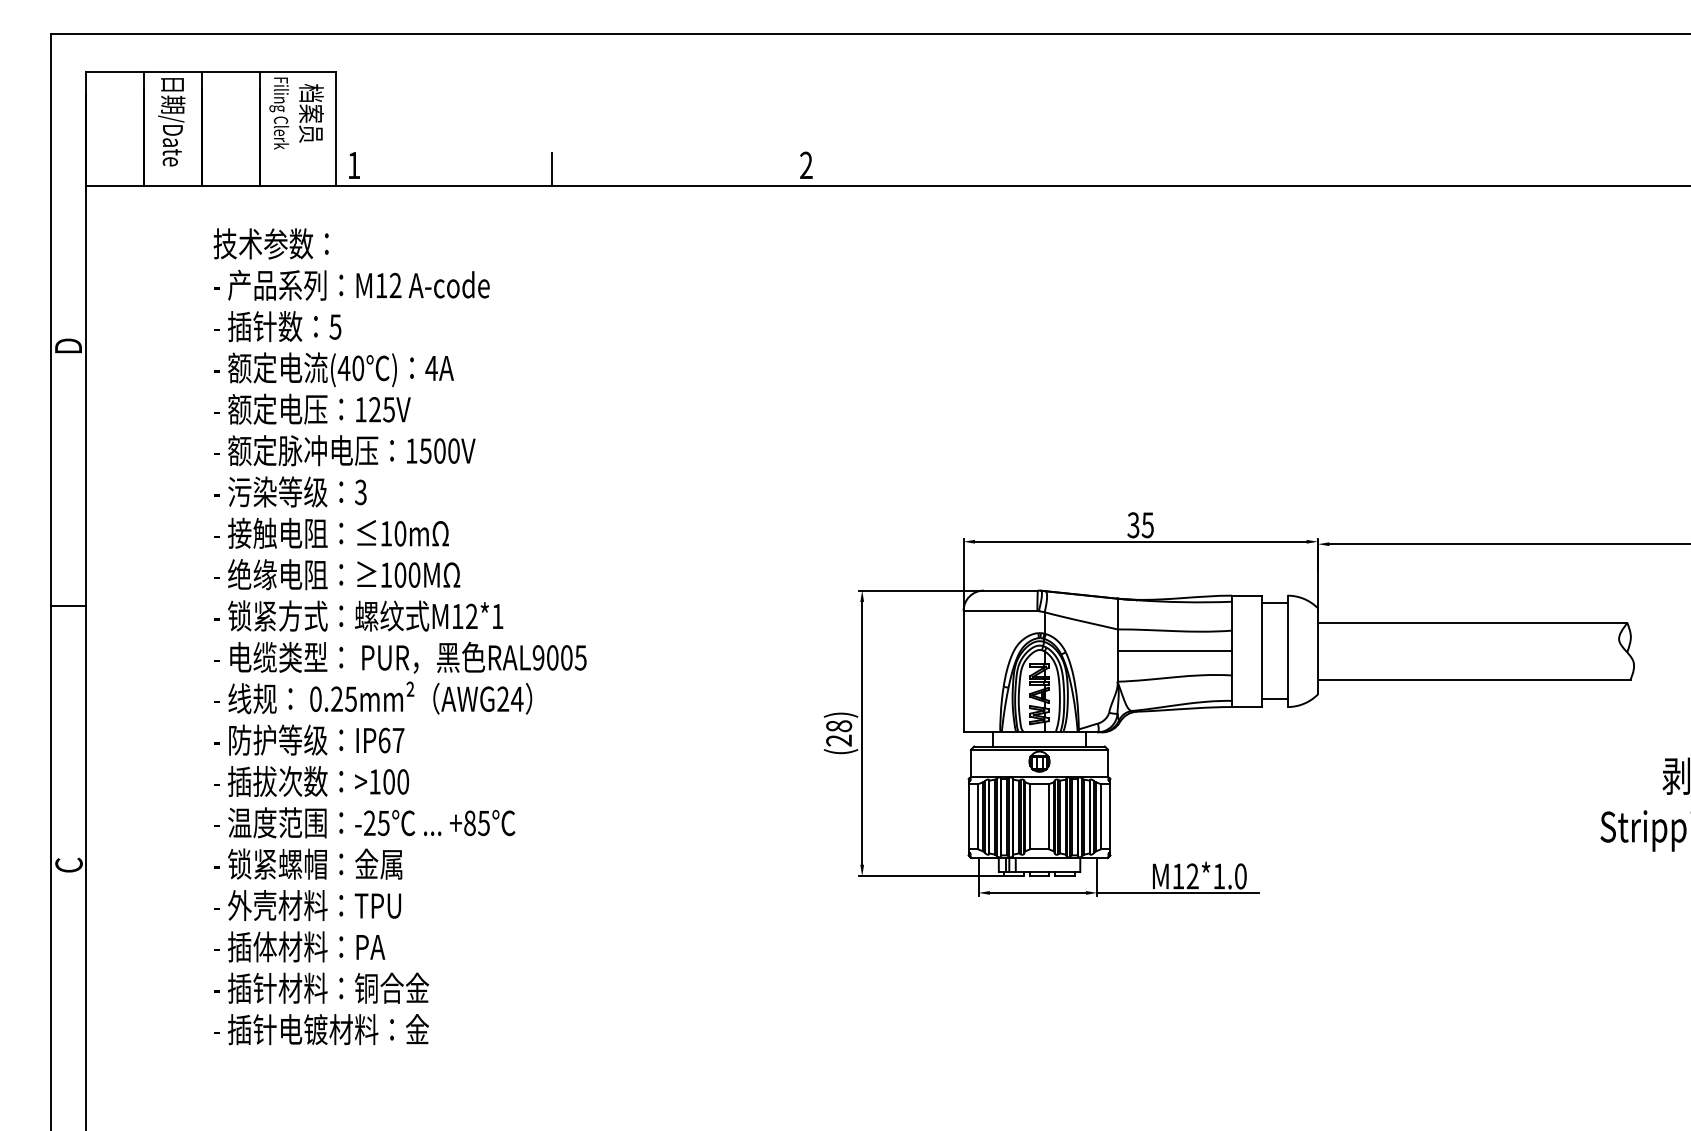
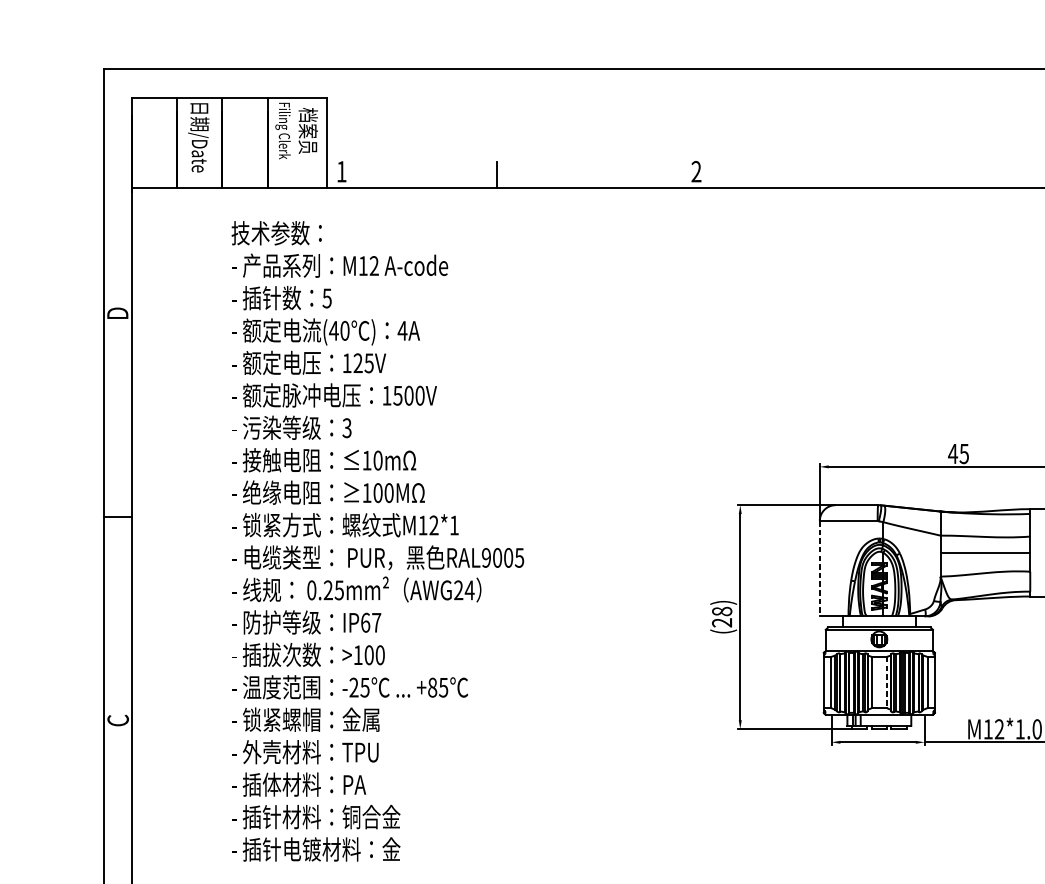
text: (1133, 525) -> (953, 454), 35 -> 45
line: (963, 671) -> (819, 568), solid -> dashed
line: (1049, 816) -> (887, 682), solid -> dashed

